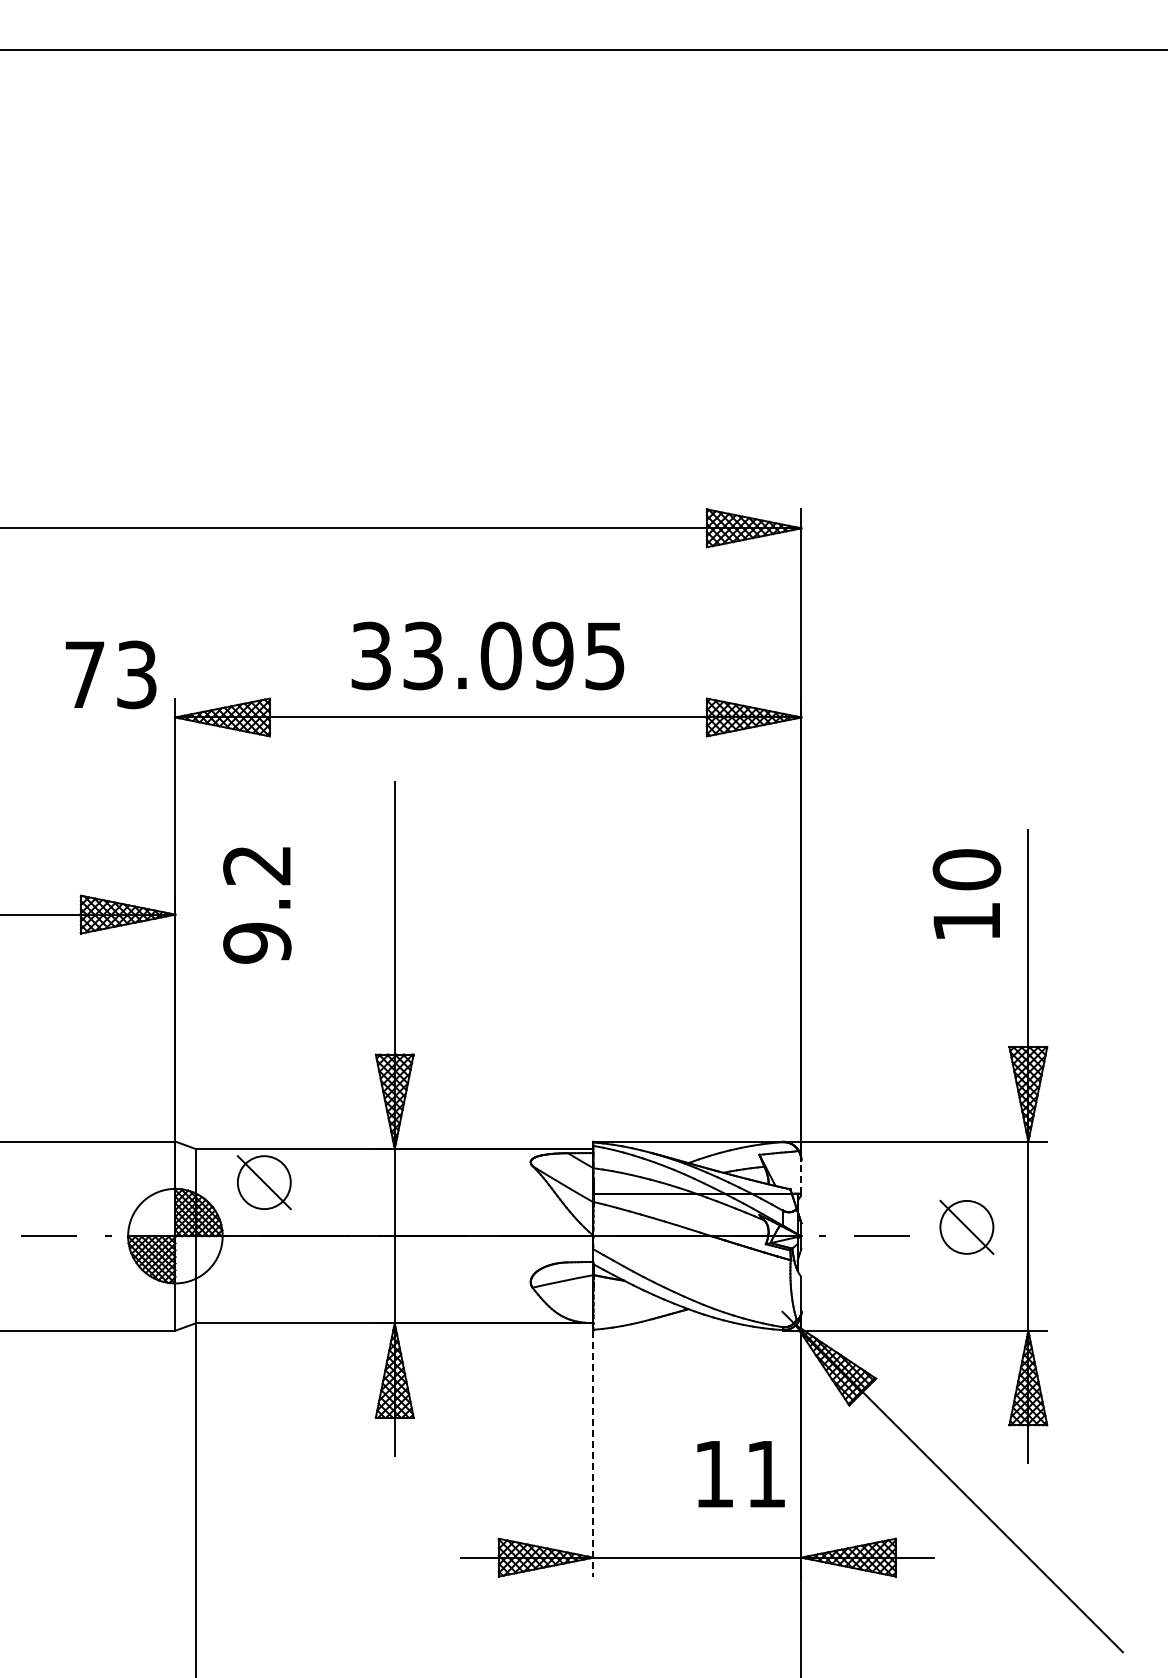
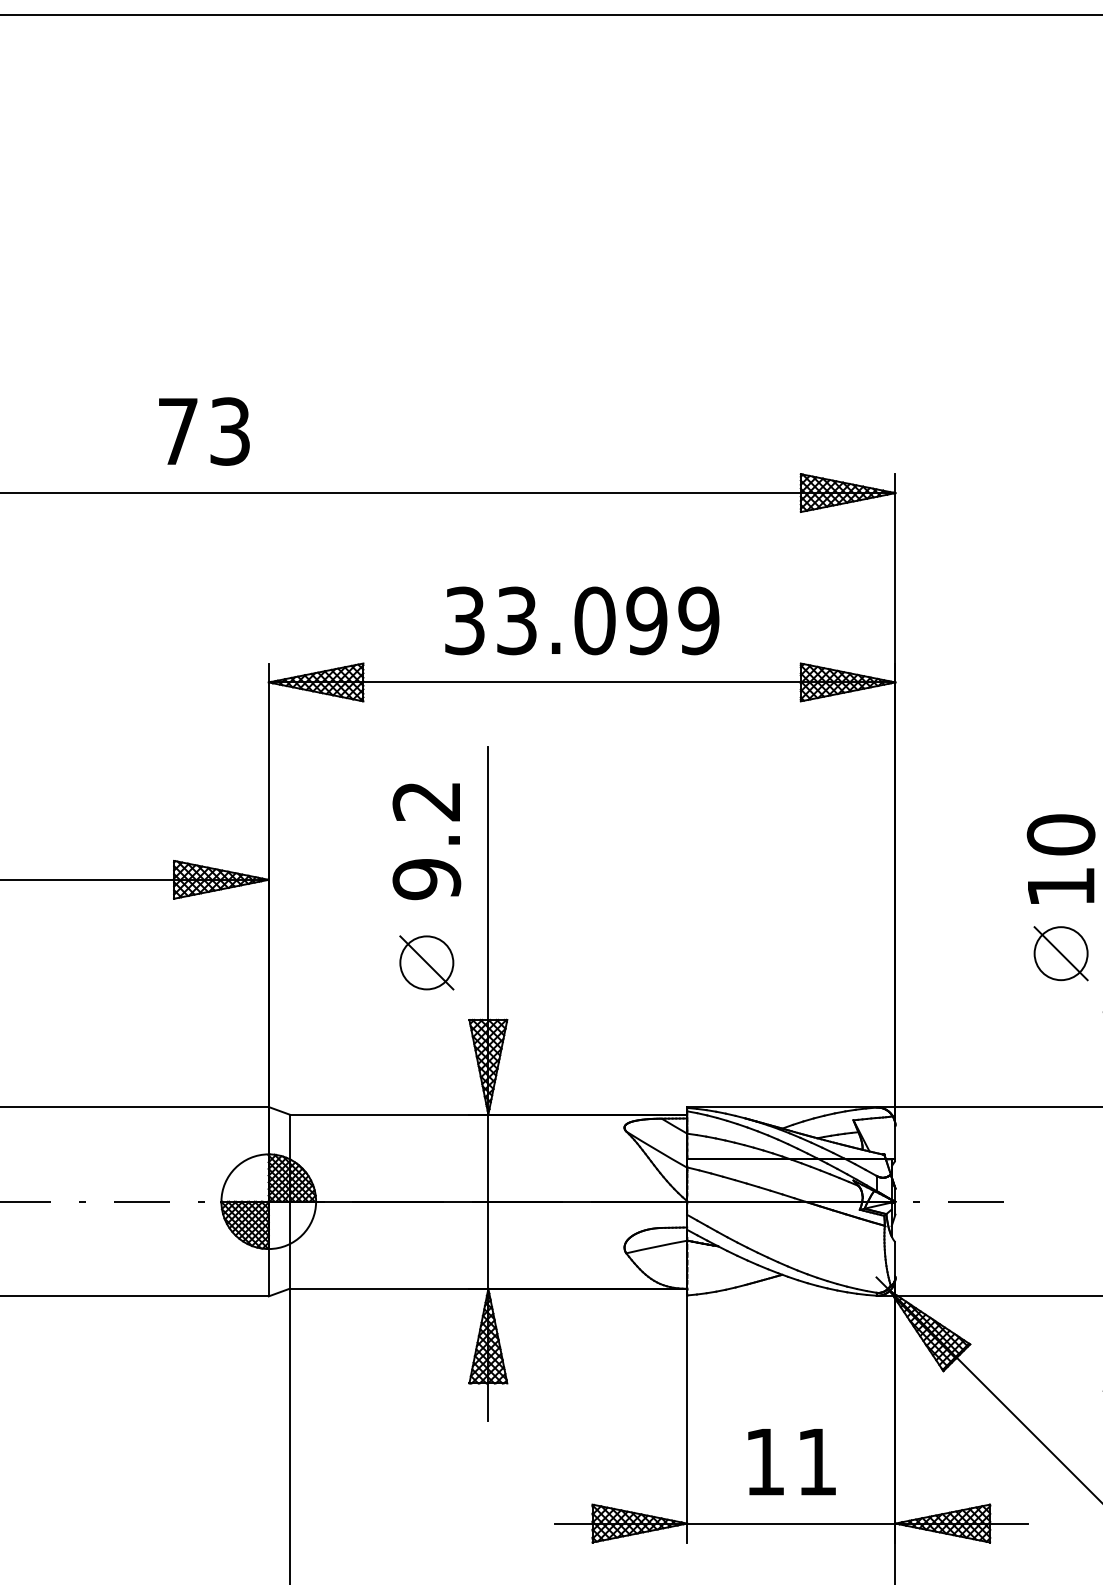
text: (604, 655) -> (698, 620), 33.095 -> 33.099
text: (110, 674) -> (203, 431), moved
text: (257, 905) -> (427, 841), moved
line: (801, 1177) -> (895, 1142), dashed -> solid
part: (263, 1182) -> (426, 962), moved
part: (966, 1226) -> (1060, 952), moved
line: (593, 1453) -> (687, 1419), dashed -> solid
text: (740, 1474) -> (791, 1462), moved

